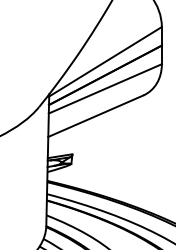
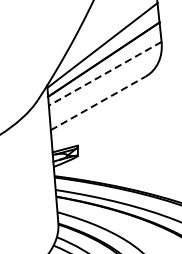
line: (105, 88) -> (105, 73), solid -> dashed
line: (95, 116) -> (97, 103), solid -> dashed

